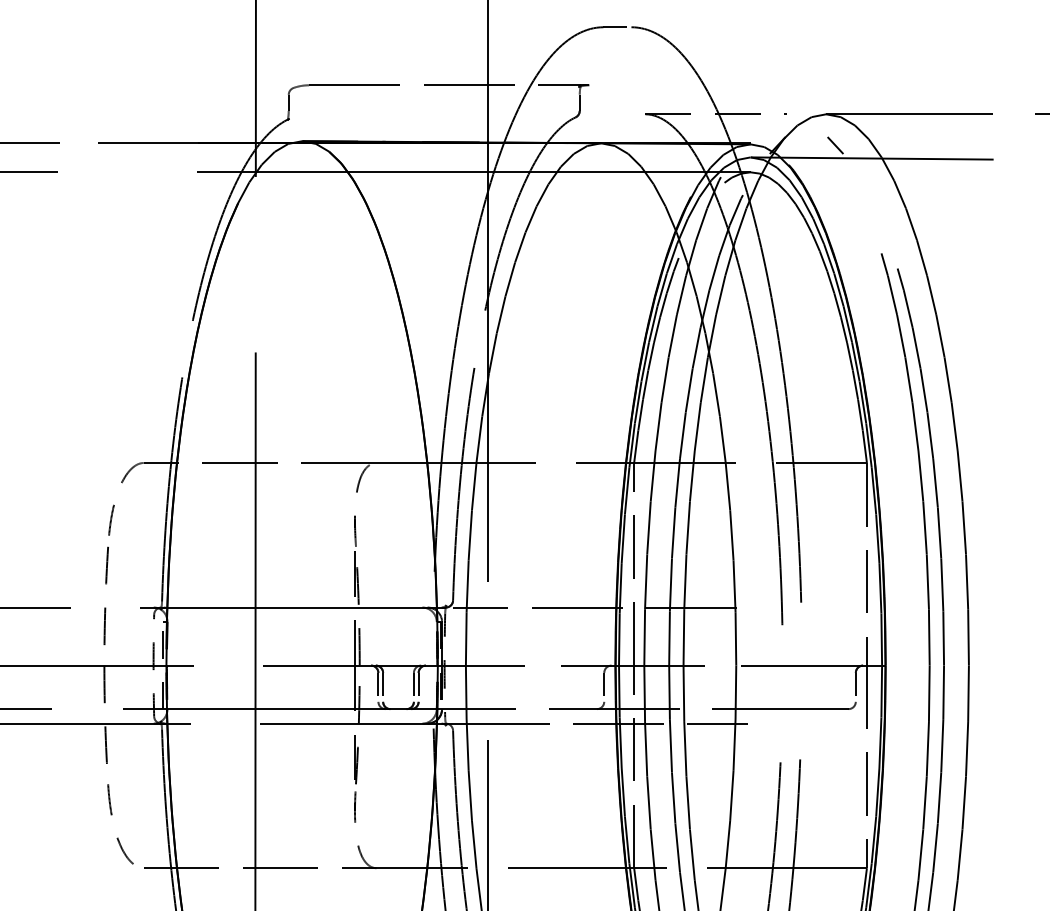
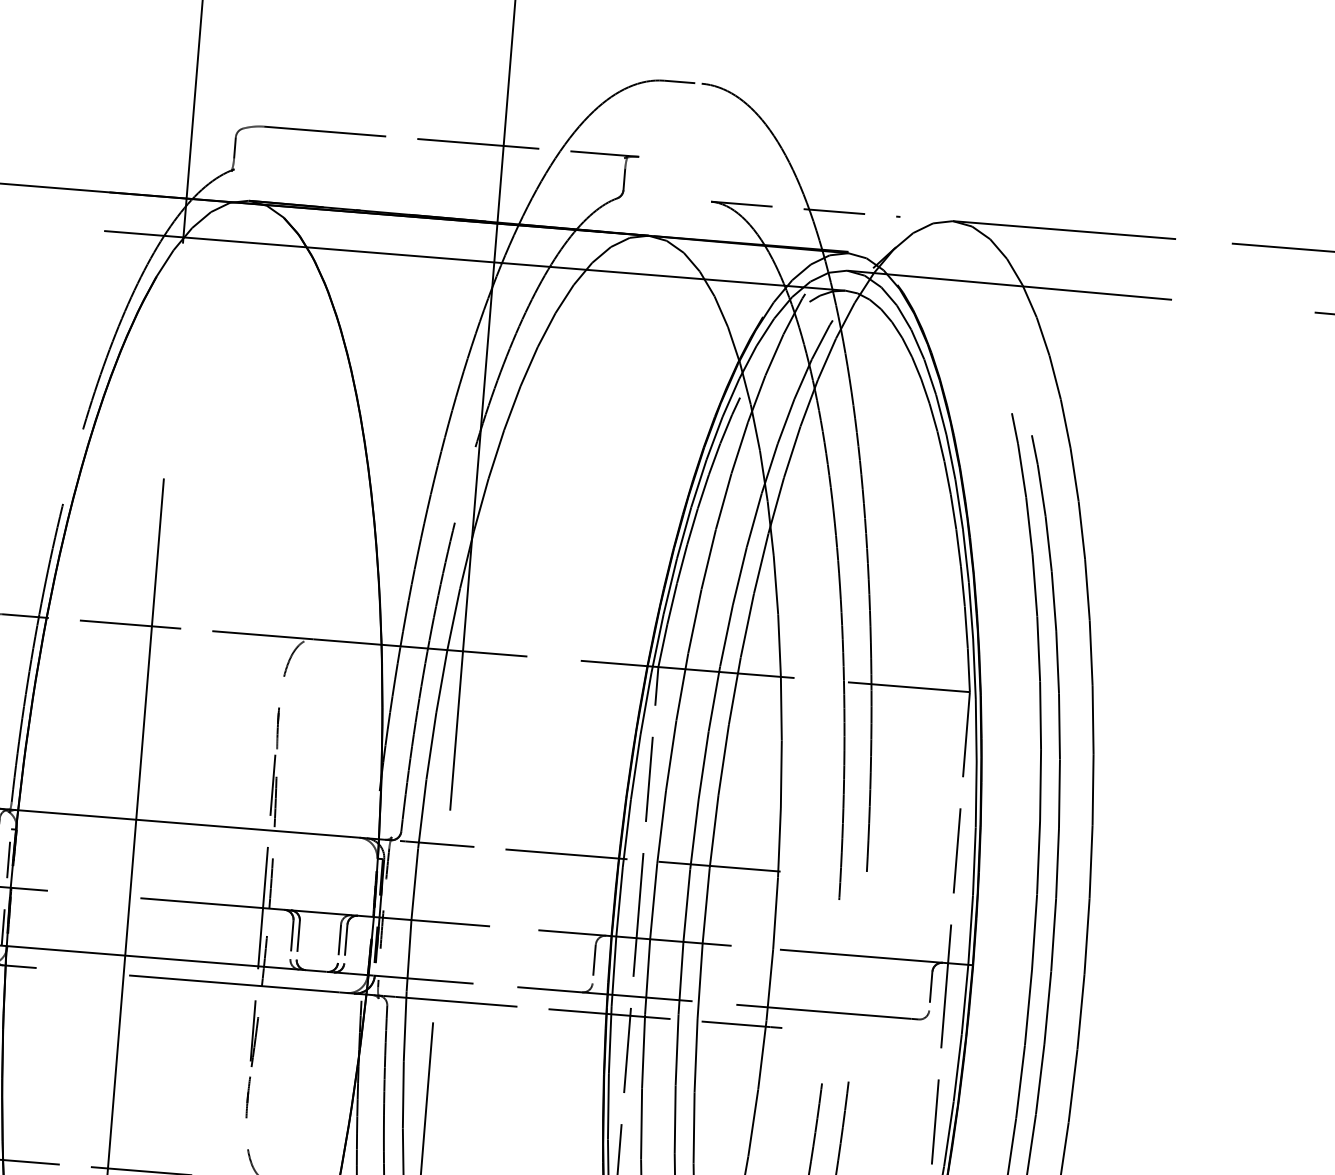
line: (834, 144) -> (960, 262), removed

